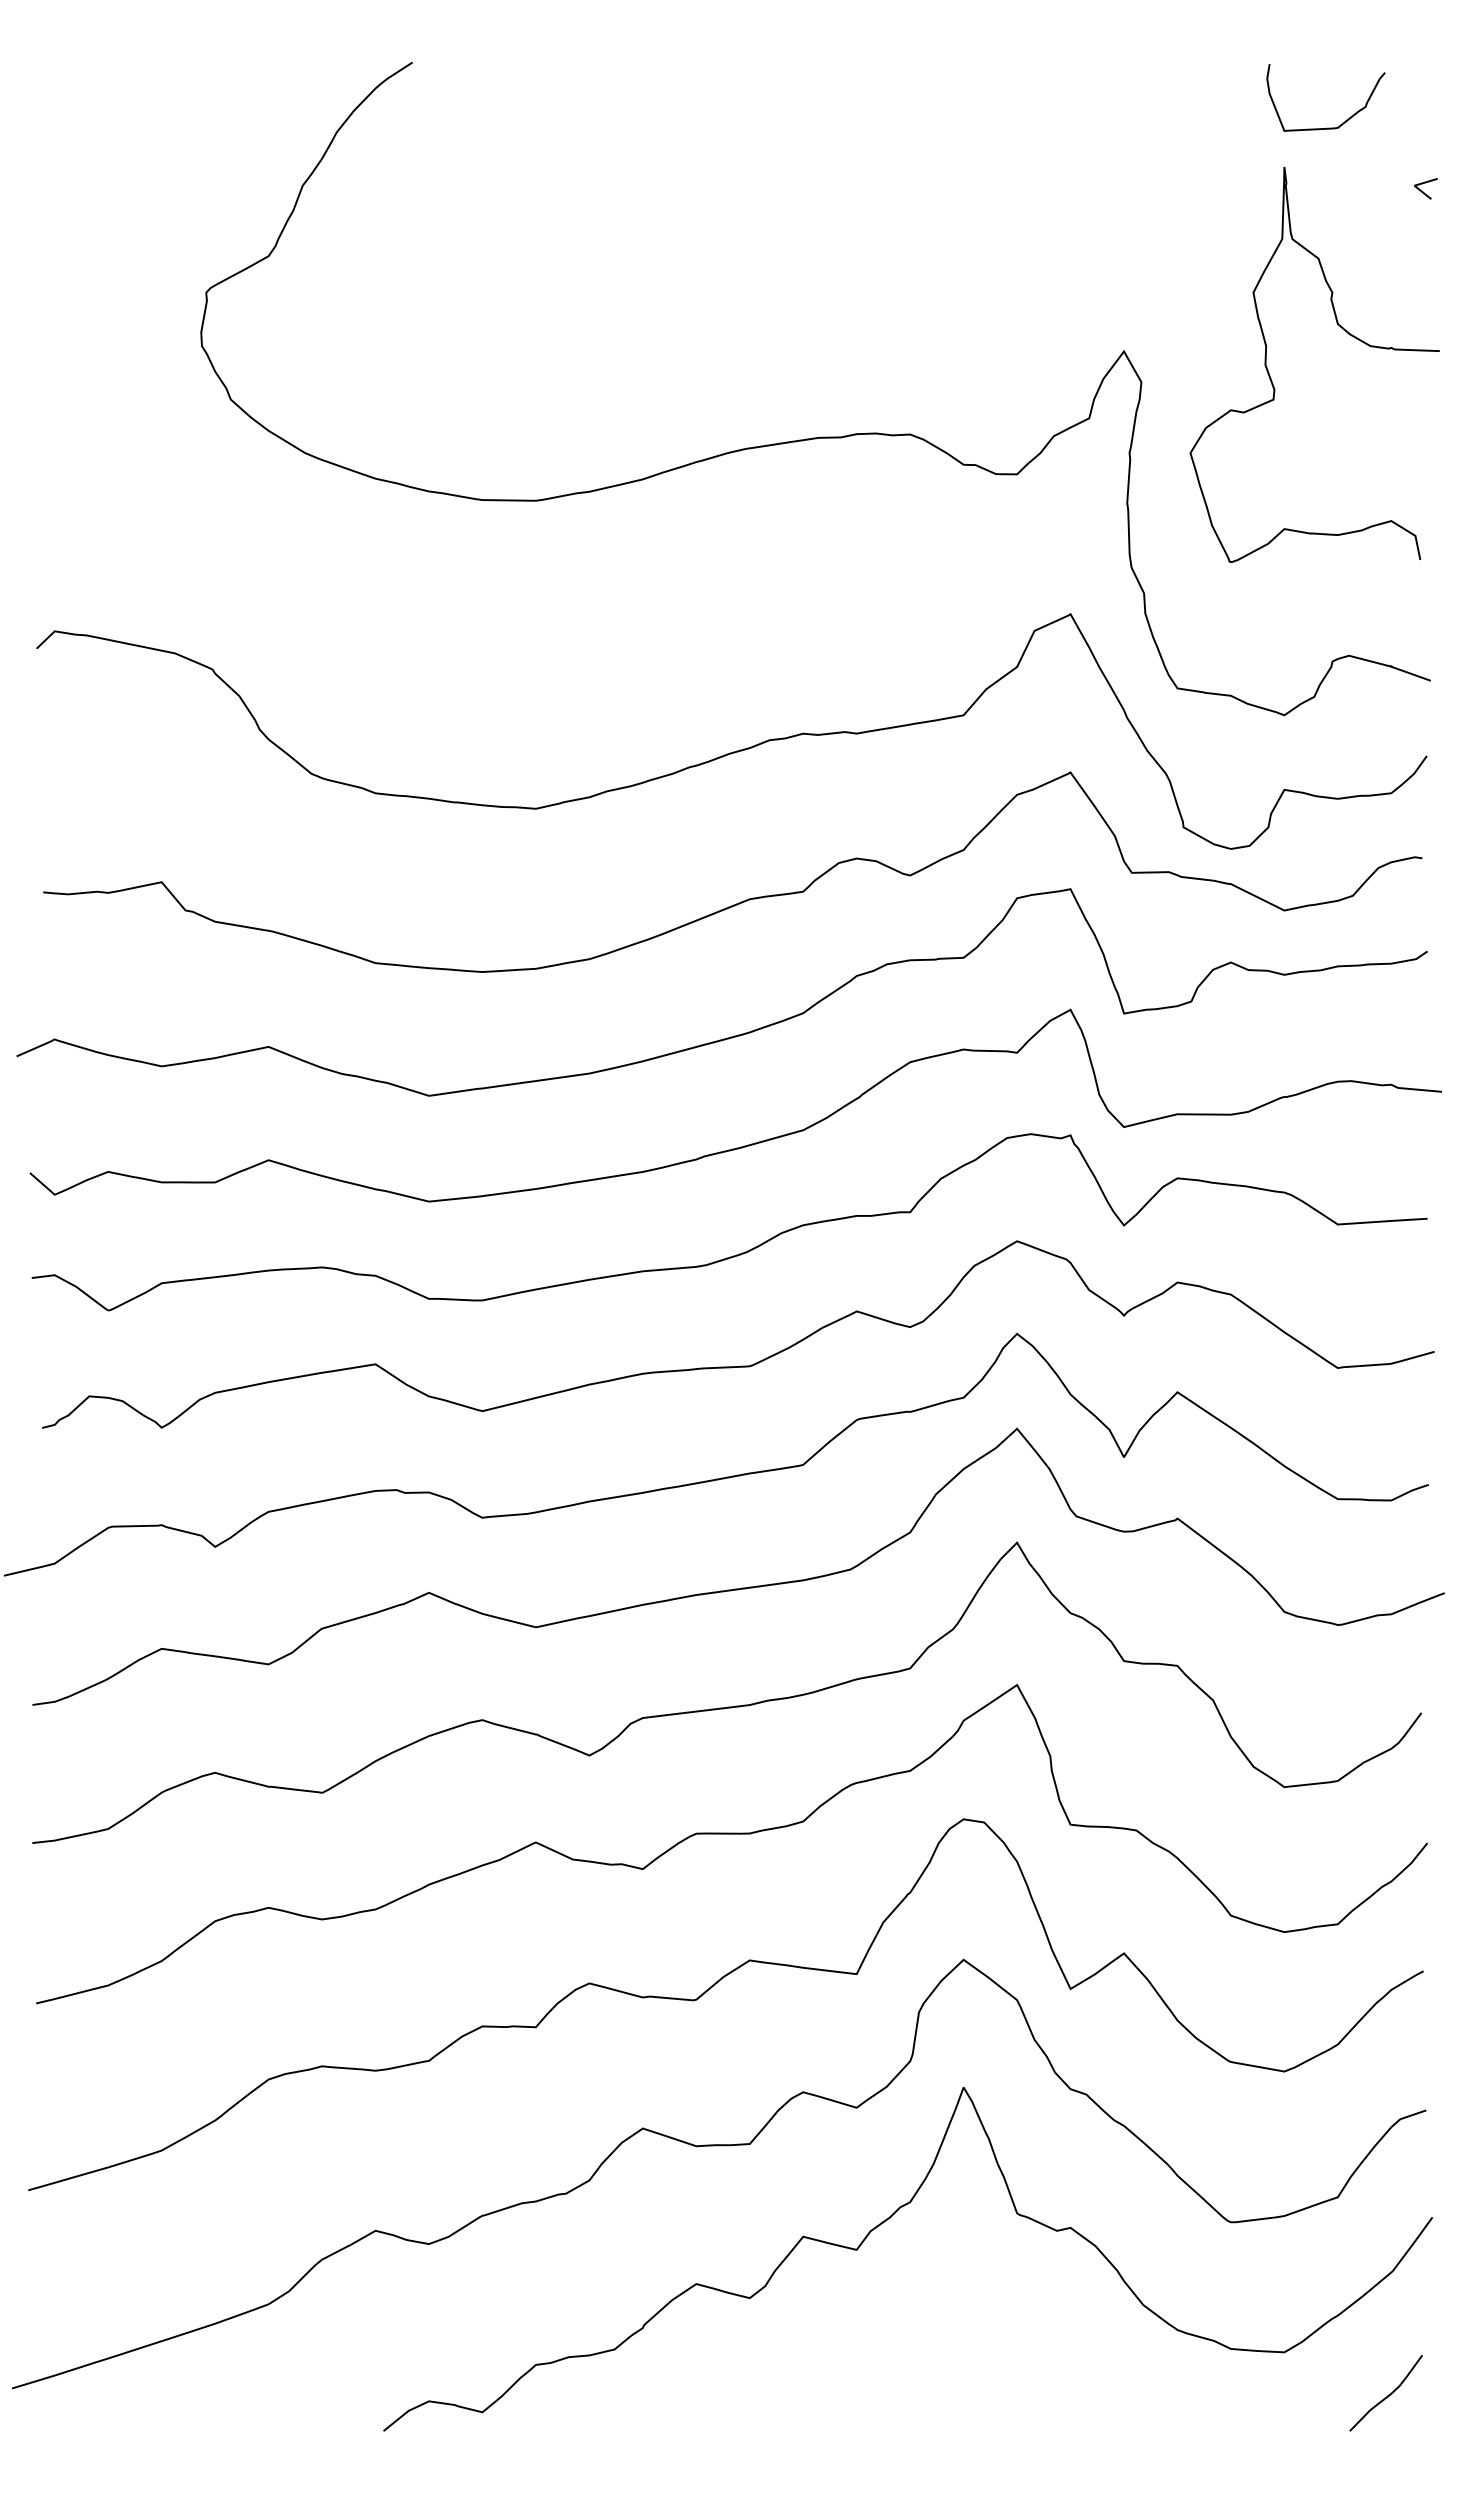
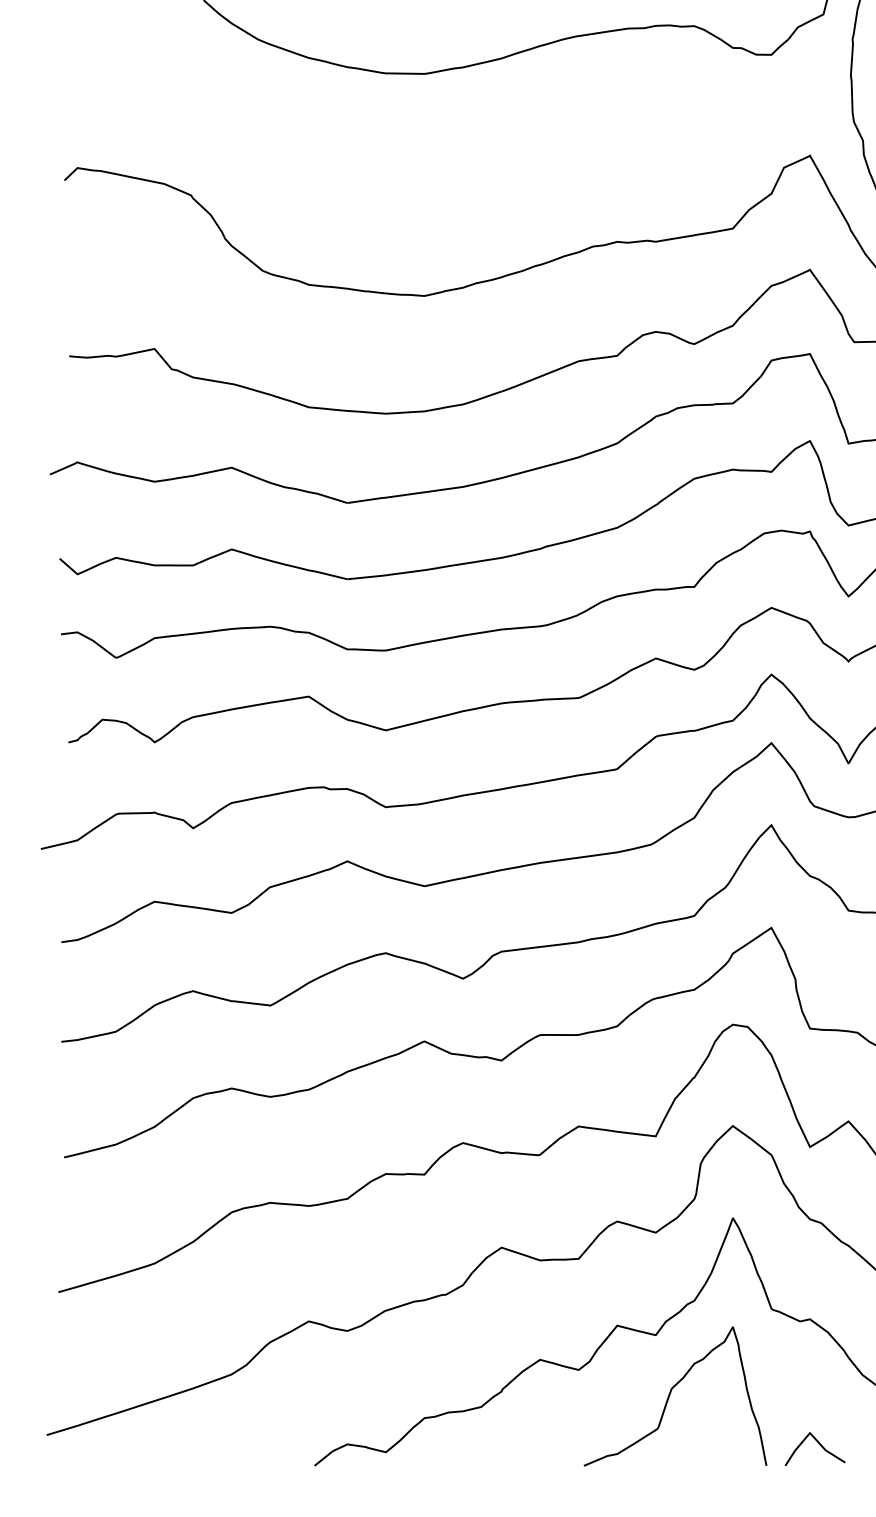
curve: (877, 2331) -> (670, 1394), added
line: (1083, 2401) -> (819, 1444), added

